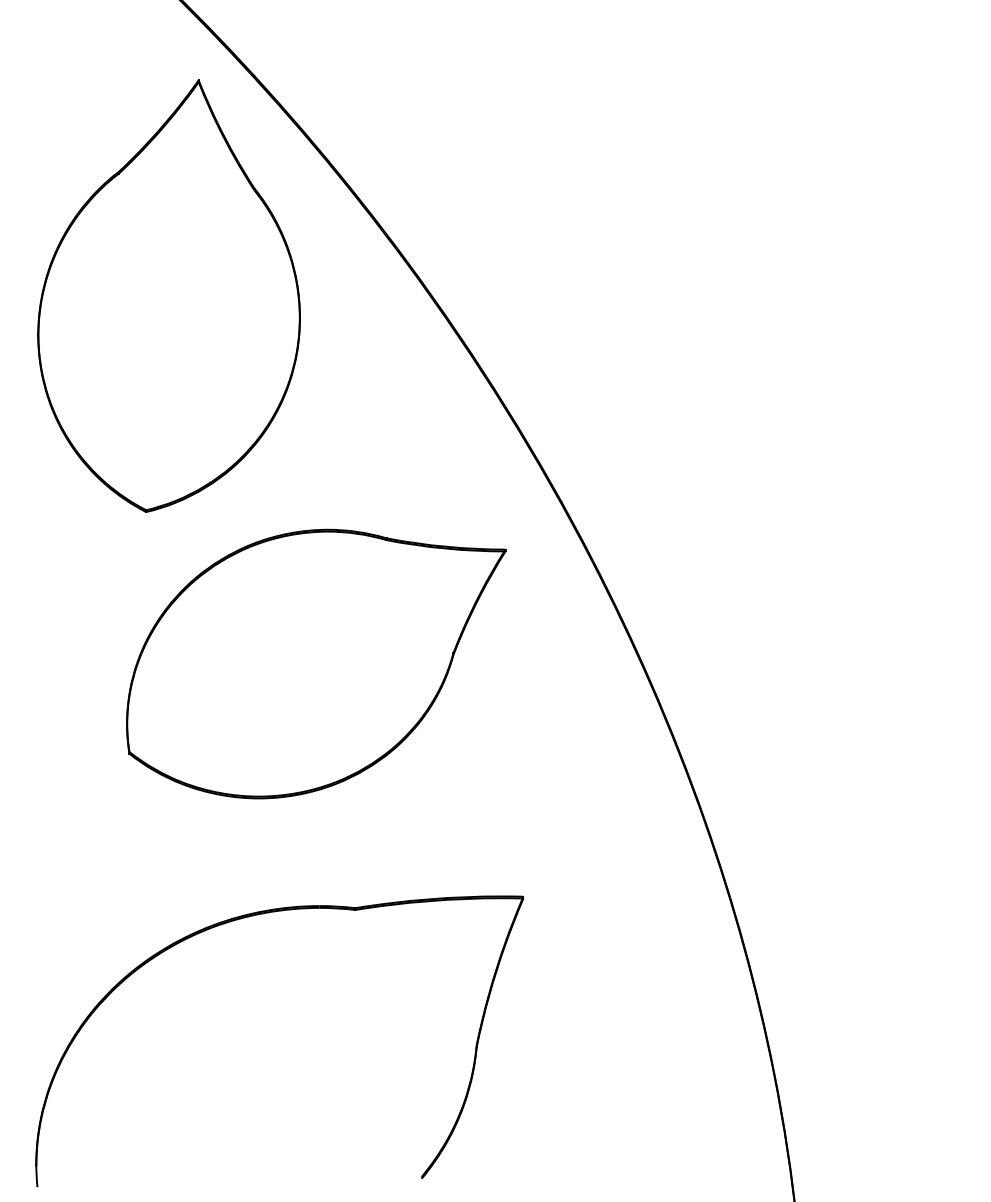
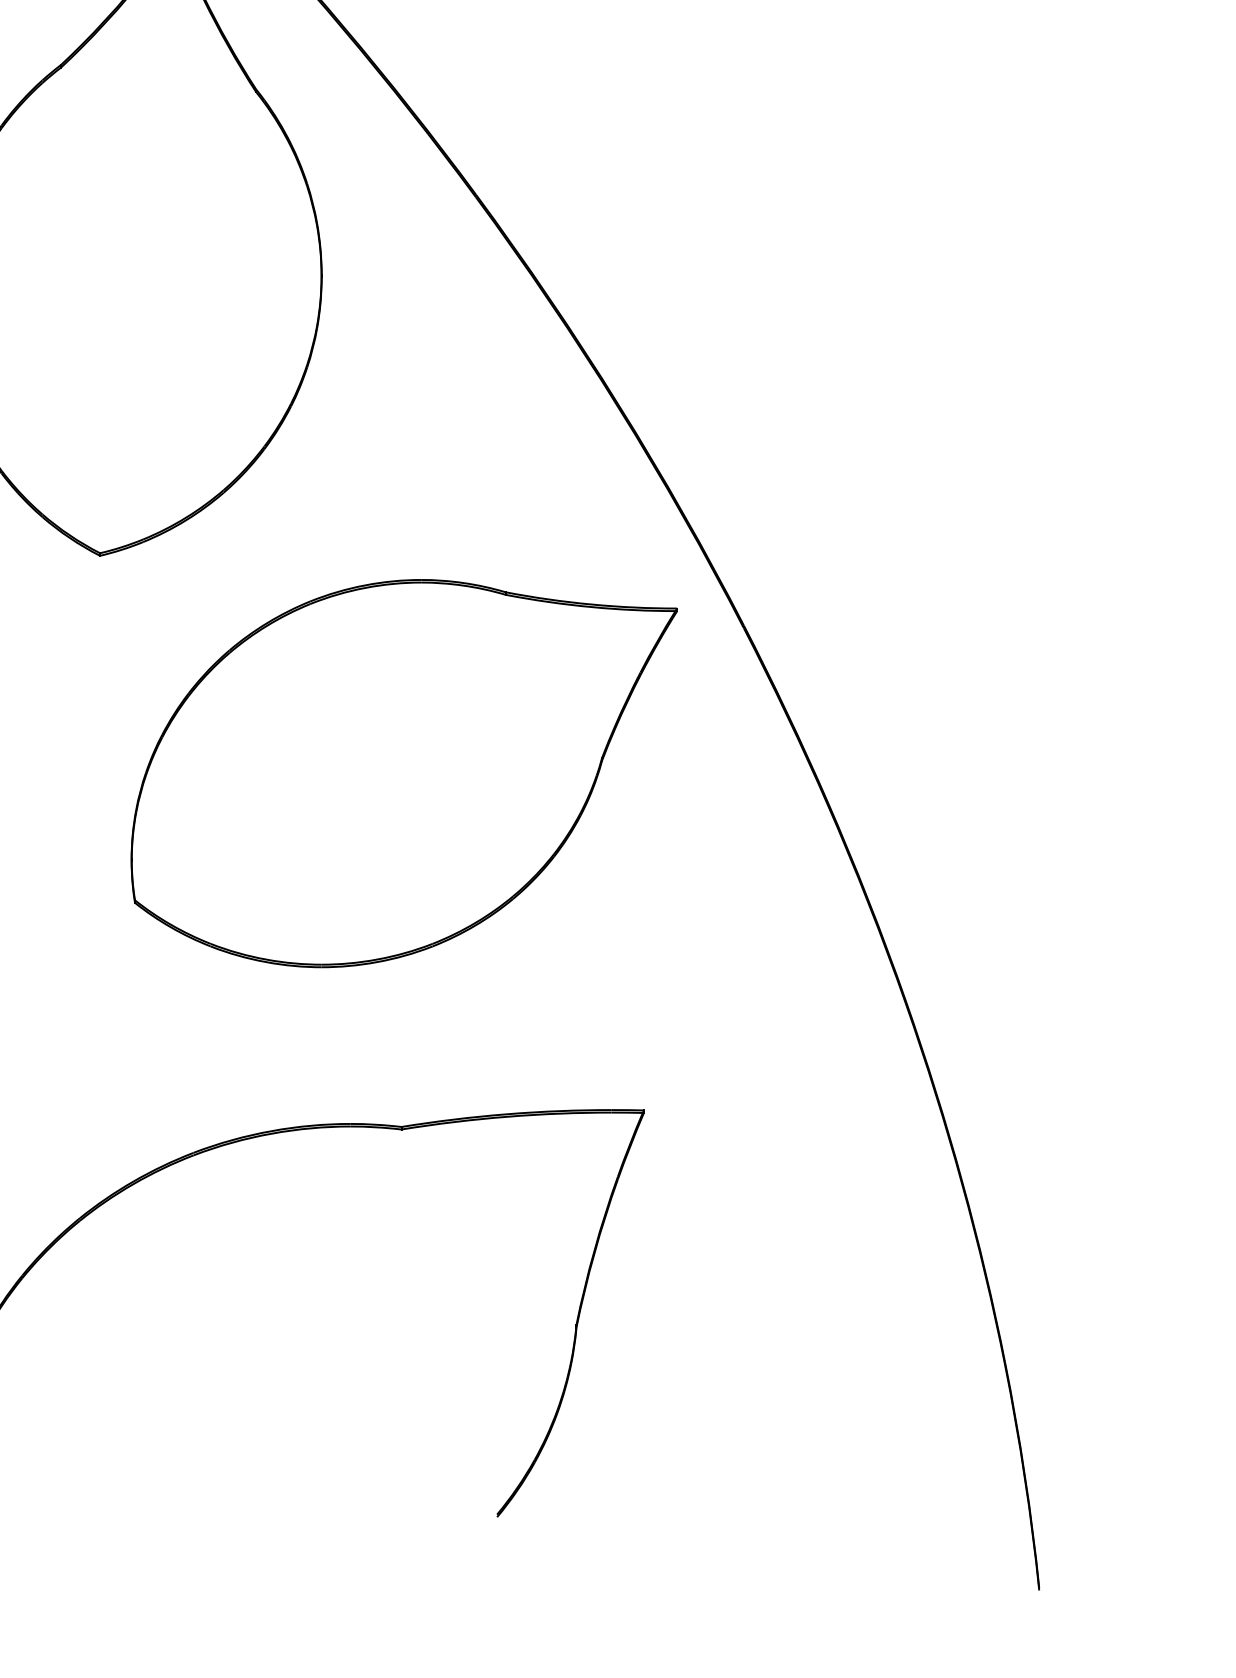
part: (316, 663) -> (404, 772), moved

